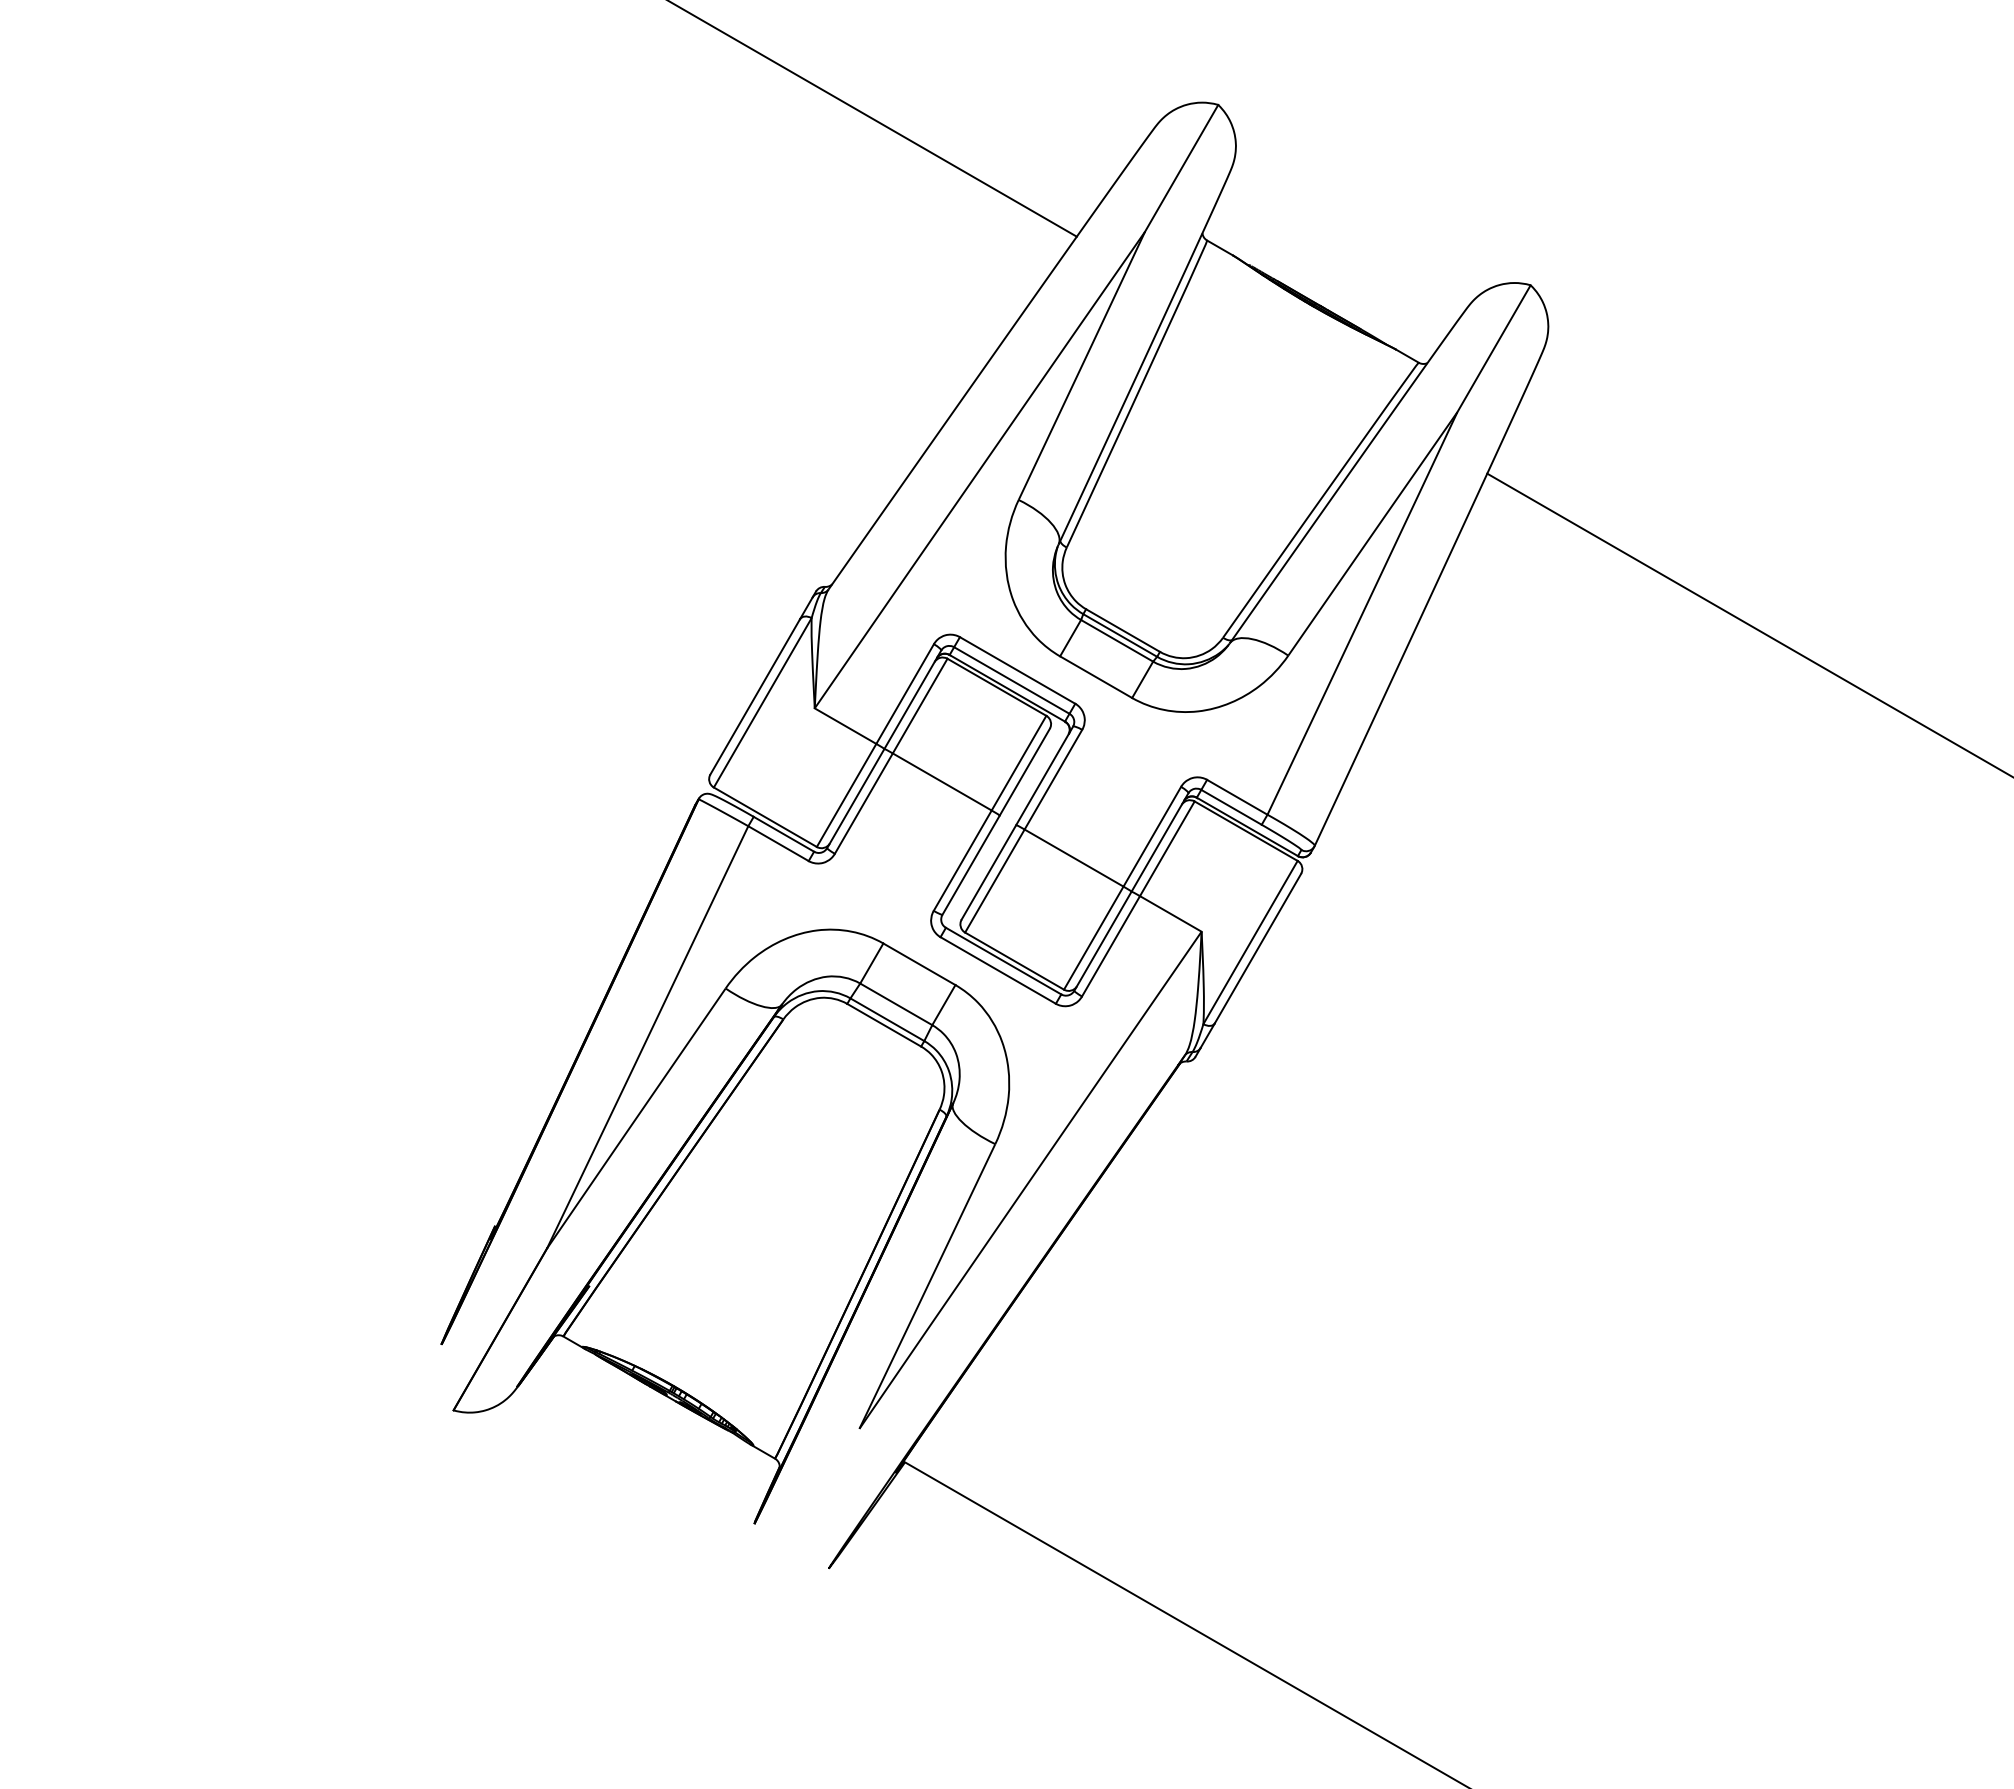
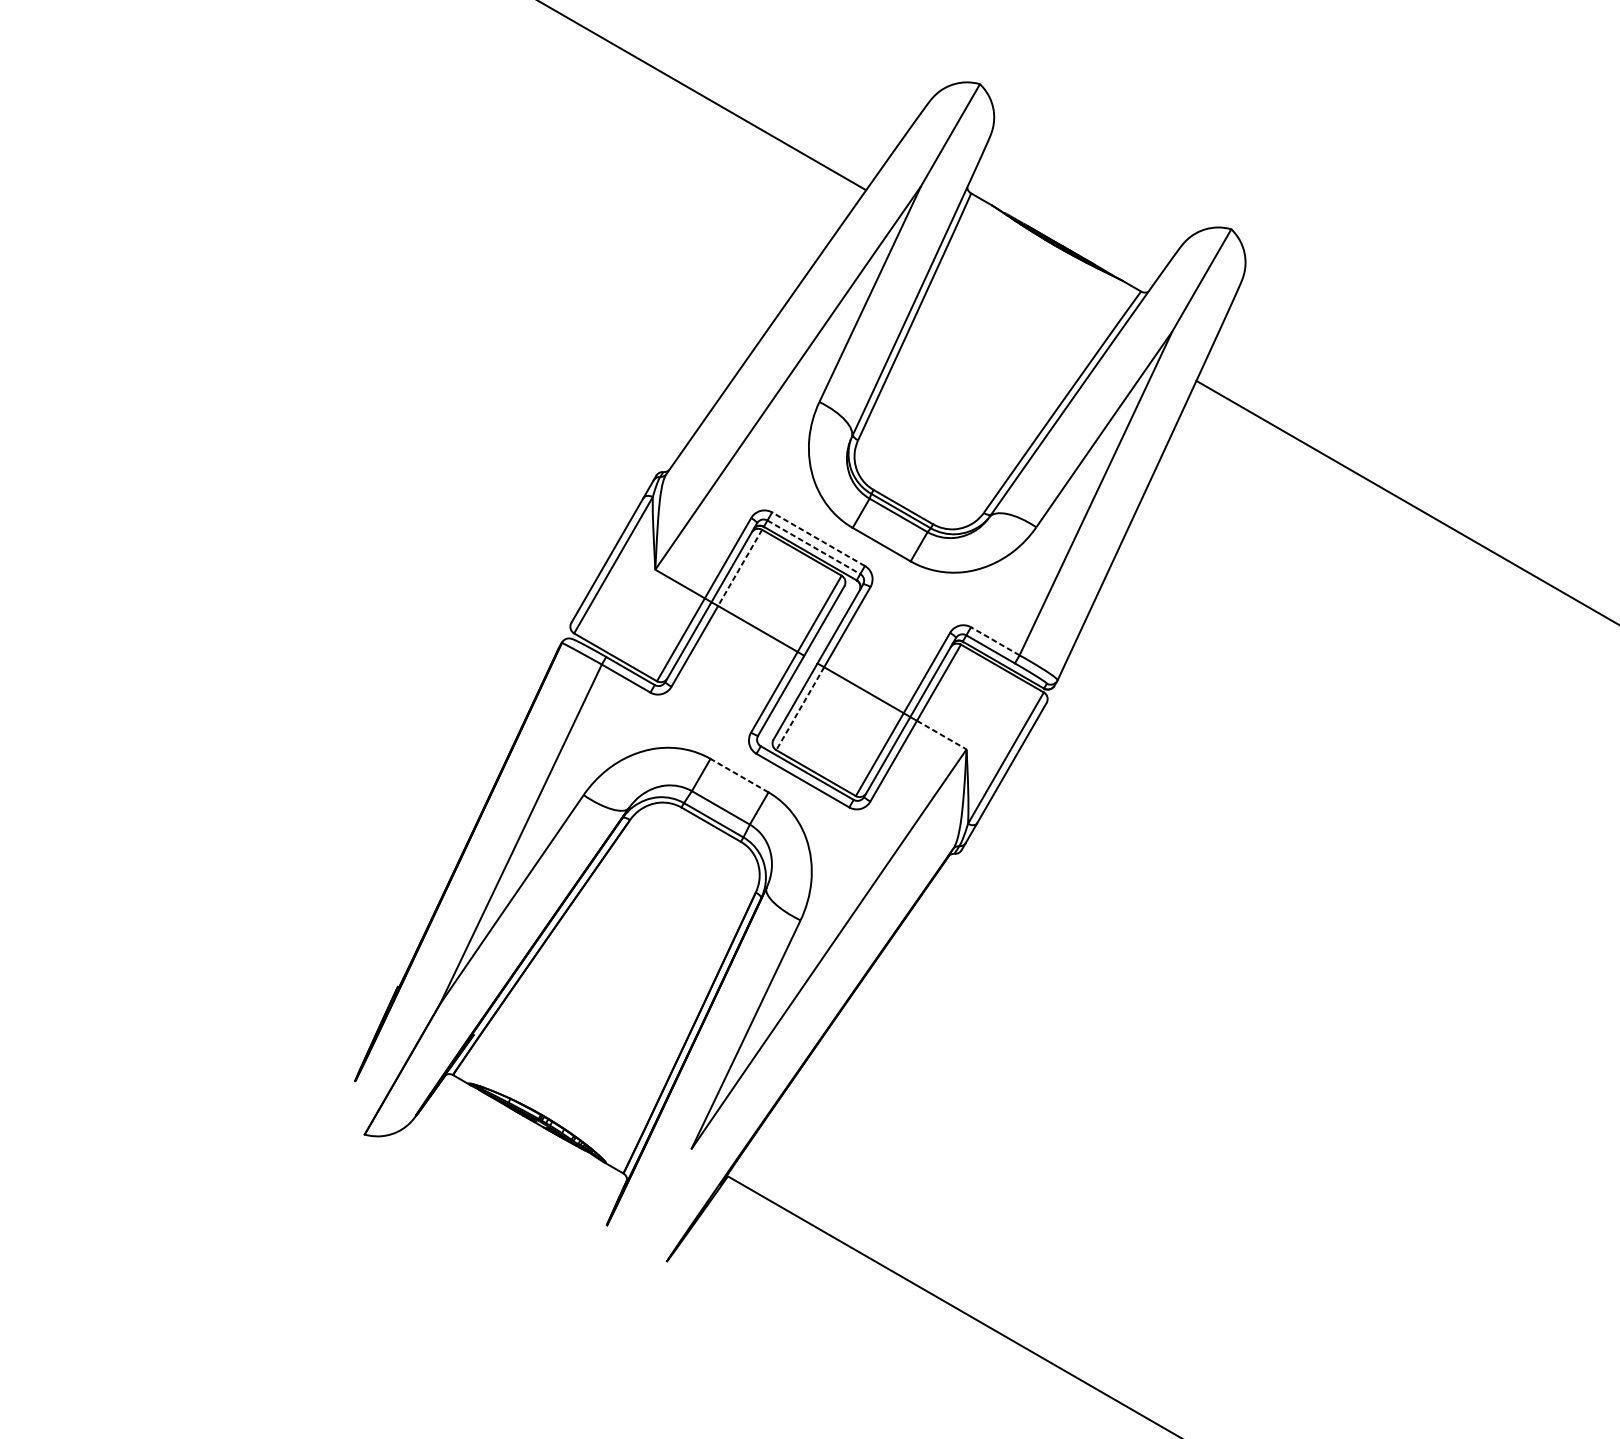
line: (1017, 670) -> (818, 539), solid -> dashed
line: (1011, 680) -> (813, 547), solid -> dashed
line: (920, 706) -> (740, 568), solid -> dashed
line: (1237, 797) -> (995, 641), solid -> dashed
line: (994, 881) -> (799, 709), solid -> dashed
line: (1170, 913) -> (941, 734), solid -> dashed
line: (919, 964) -> (739, 775), solid -> dashed

